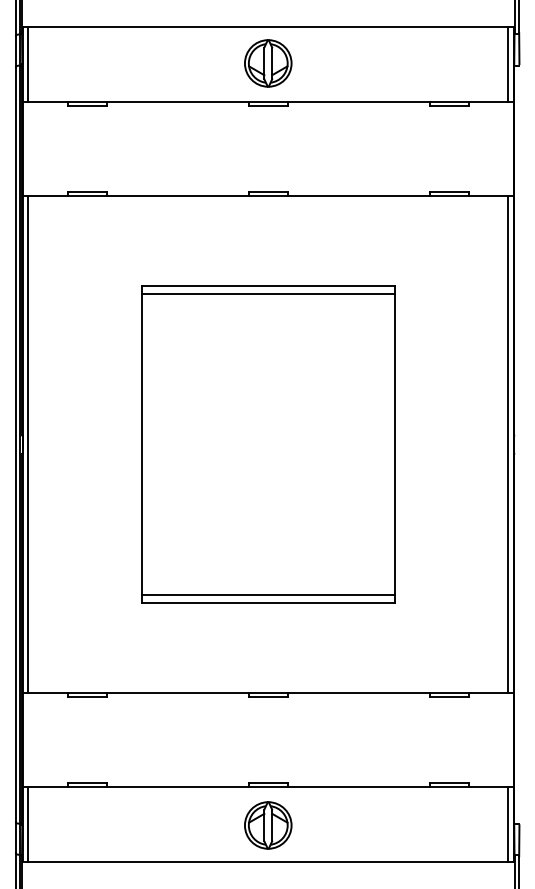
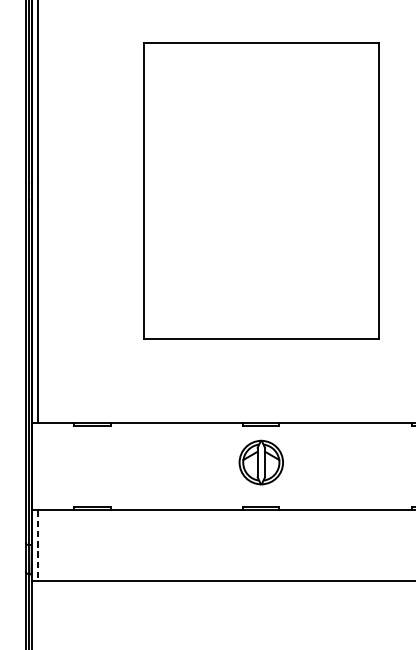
line: (268, 293) -> (261, 50), removed
line: (268, 595) -> (261, 331), removed
line: (28, 824) -> (37, 545), solid -> dashed
part: (268, 825) -> (261, 462), moved

